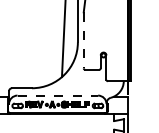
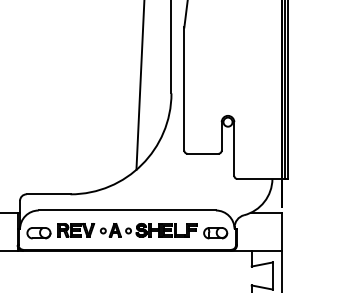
line: (83, 40) -> (183, 89), dashed -> solid
line: (58, 95) -> (128, 210), dashed -> solid

